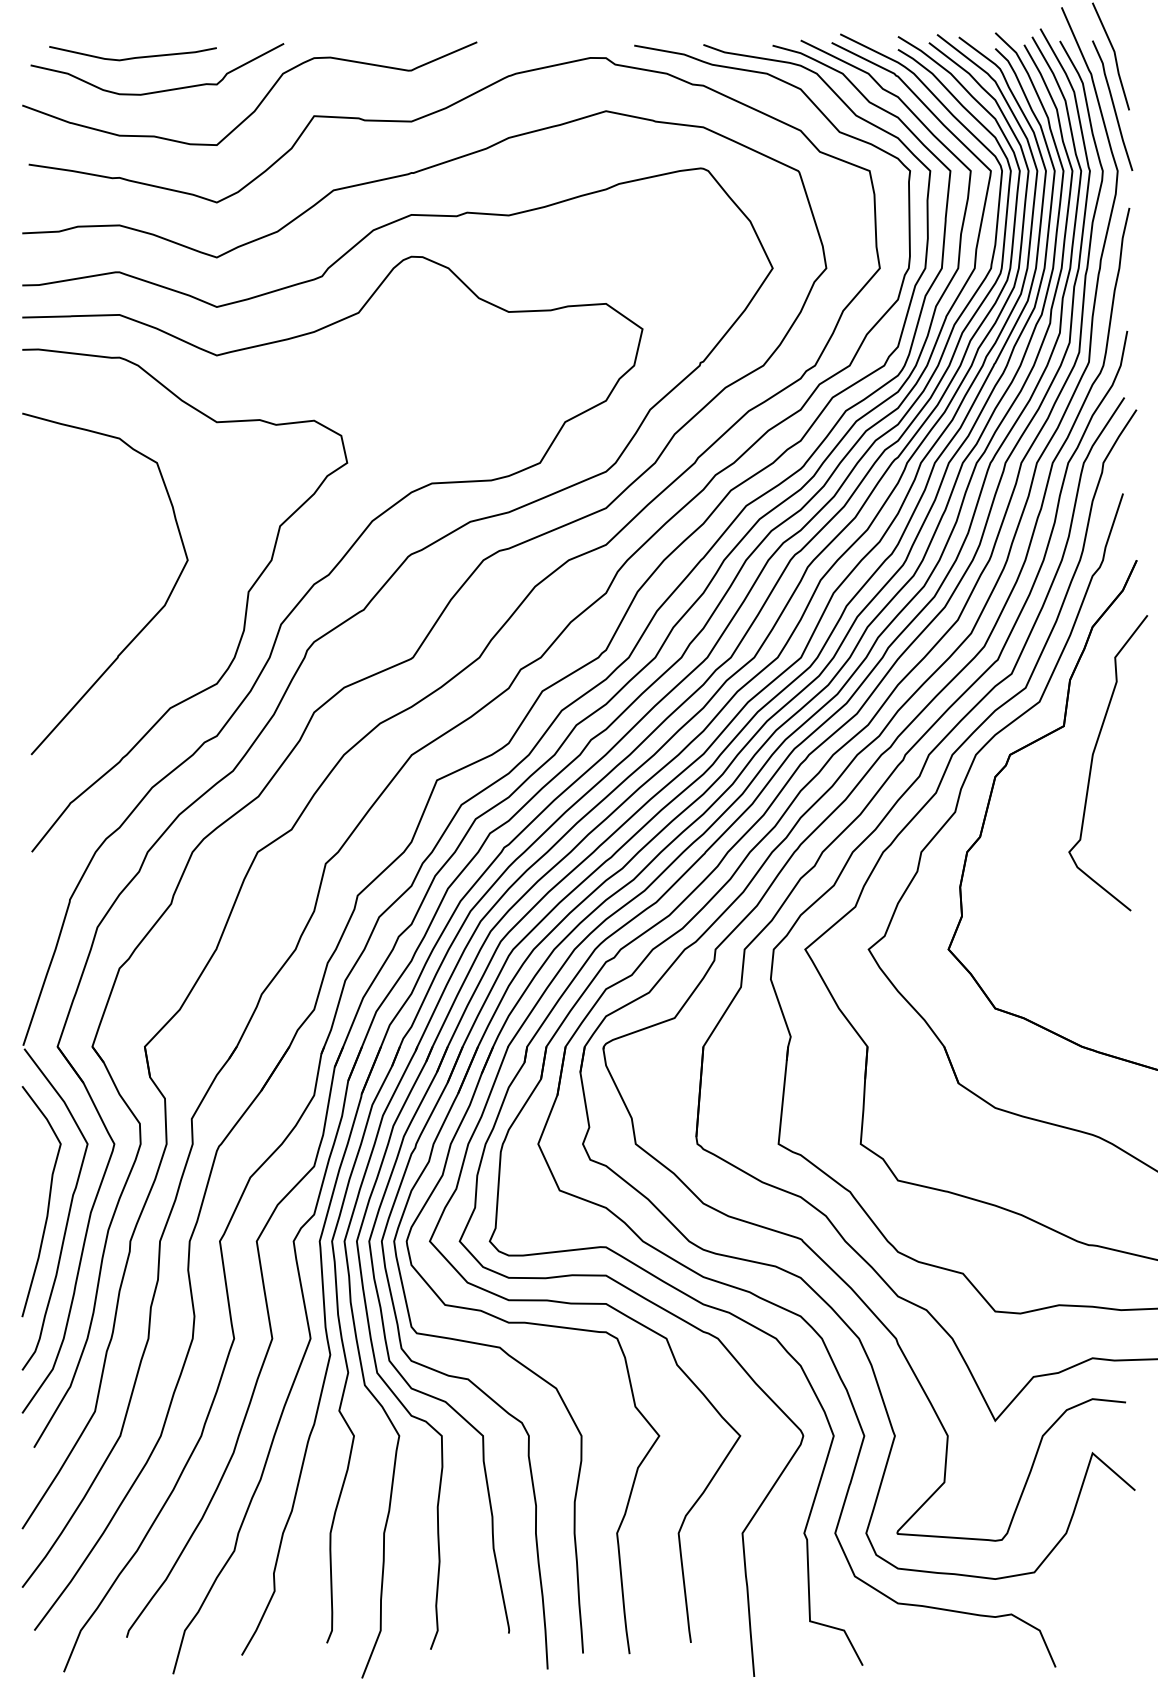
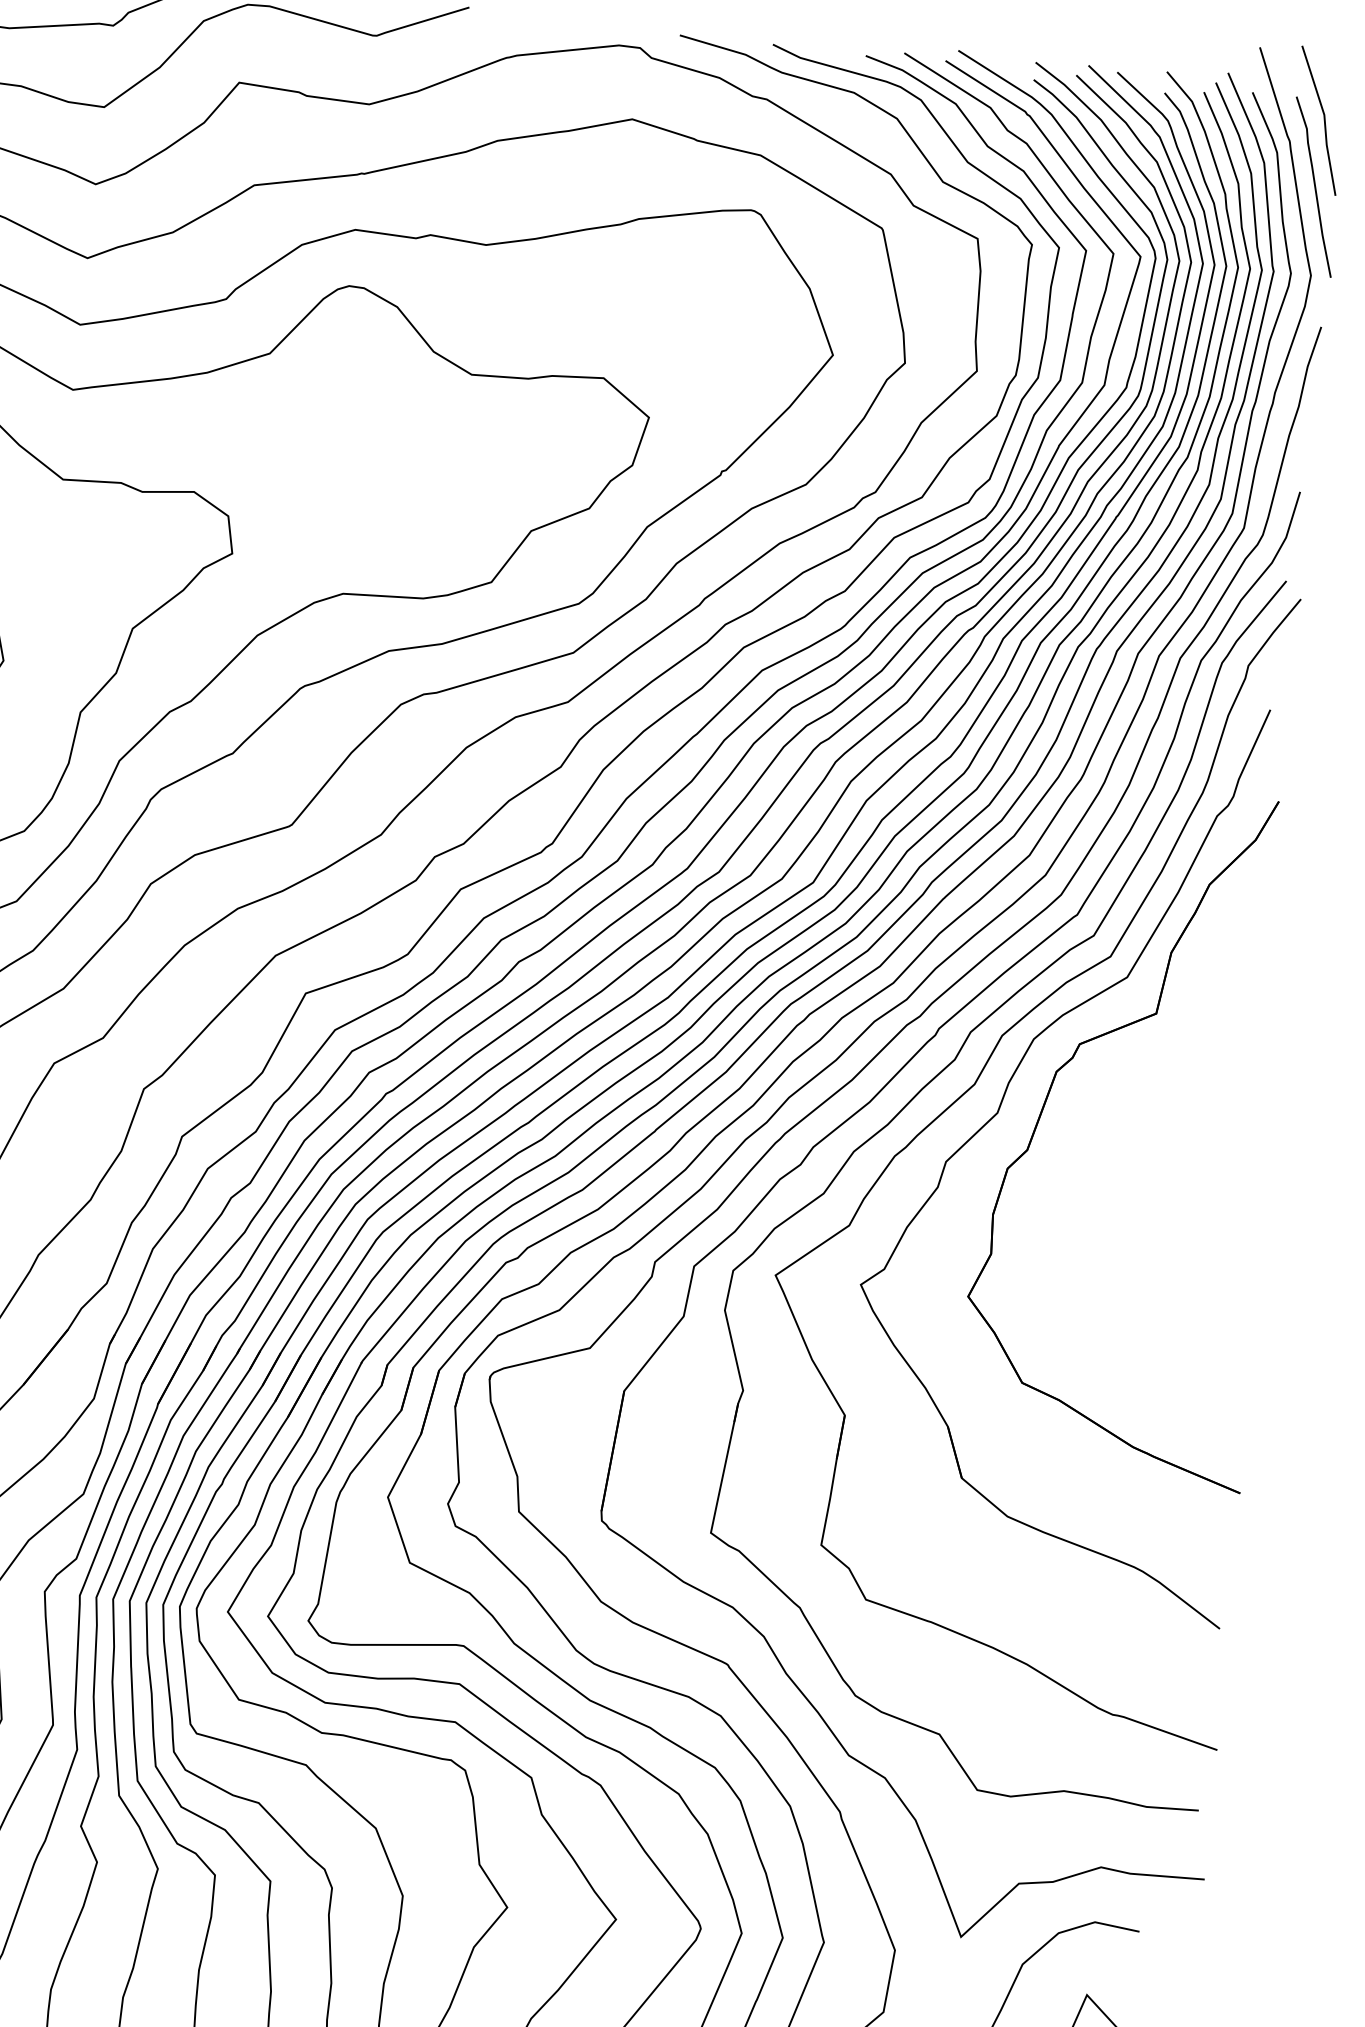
curve: (1093, 758) -> (1191, 1061), removed

